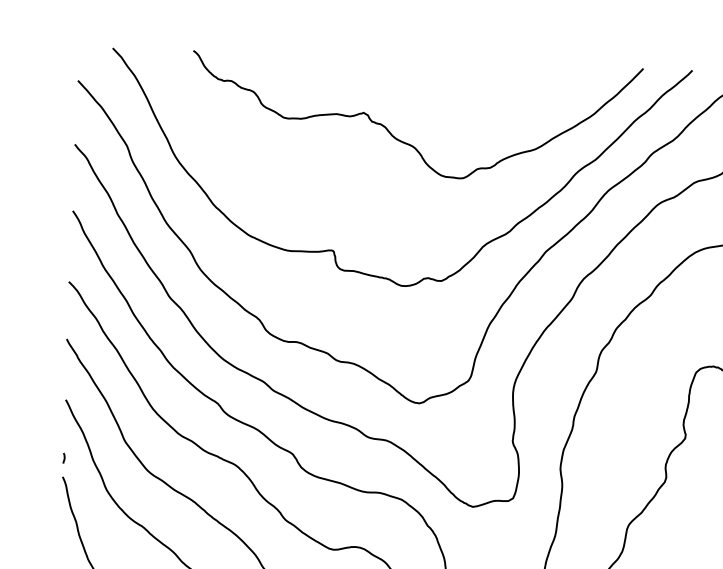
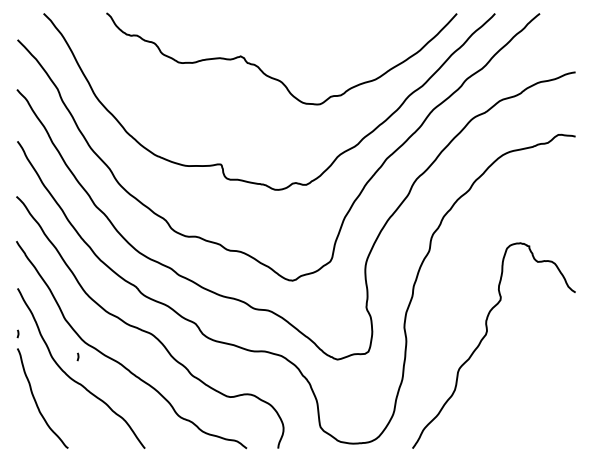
curve: (139, 490) -> (77, 356), added

